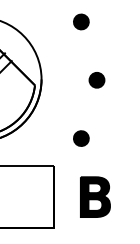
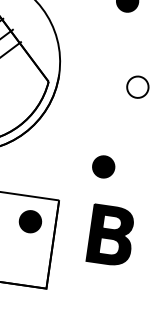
fill: (96, 79) -> (137, 86), removed
part: (36, 183) -> (30, 221), added
part: (95, 196) -> (111, 234), moved

